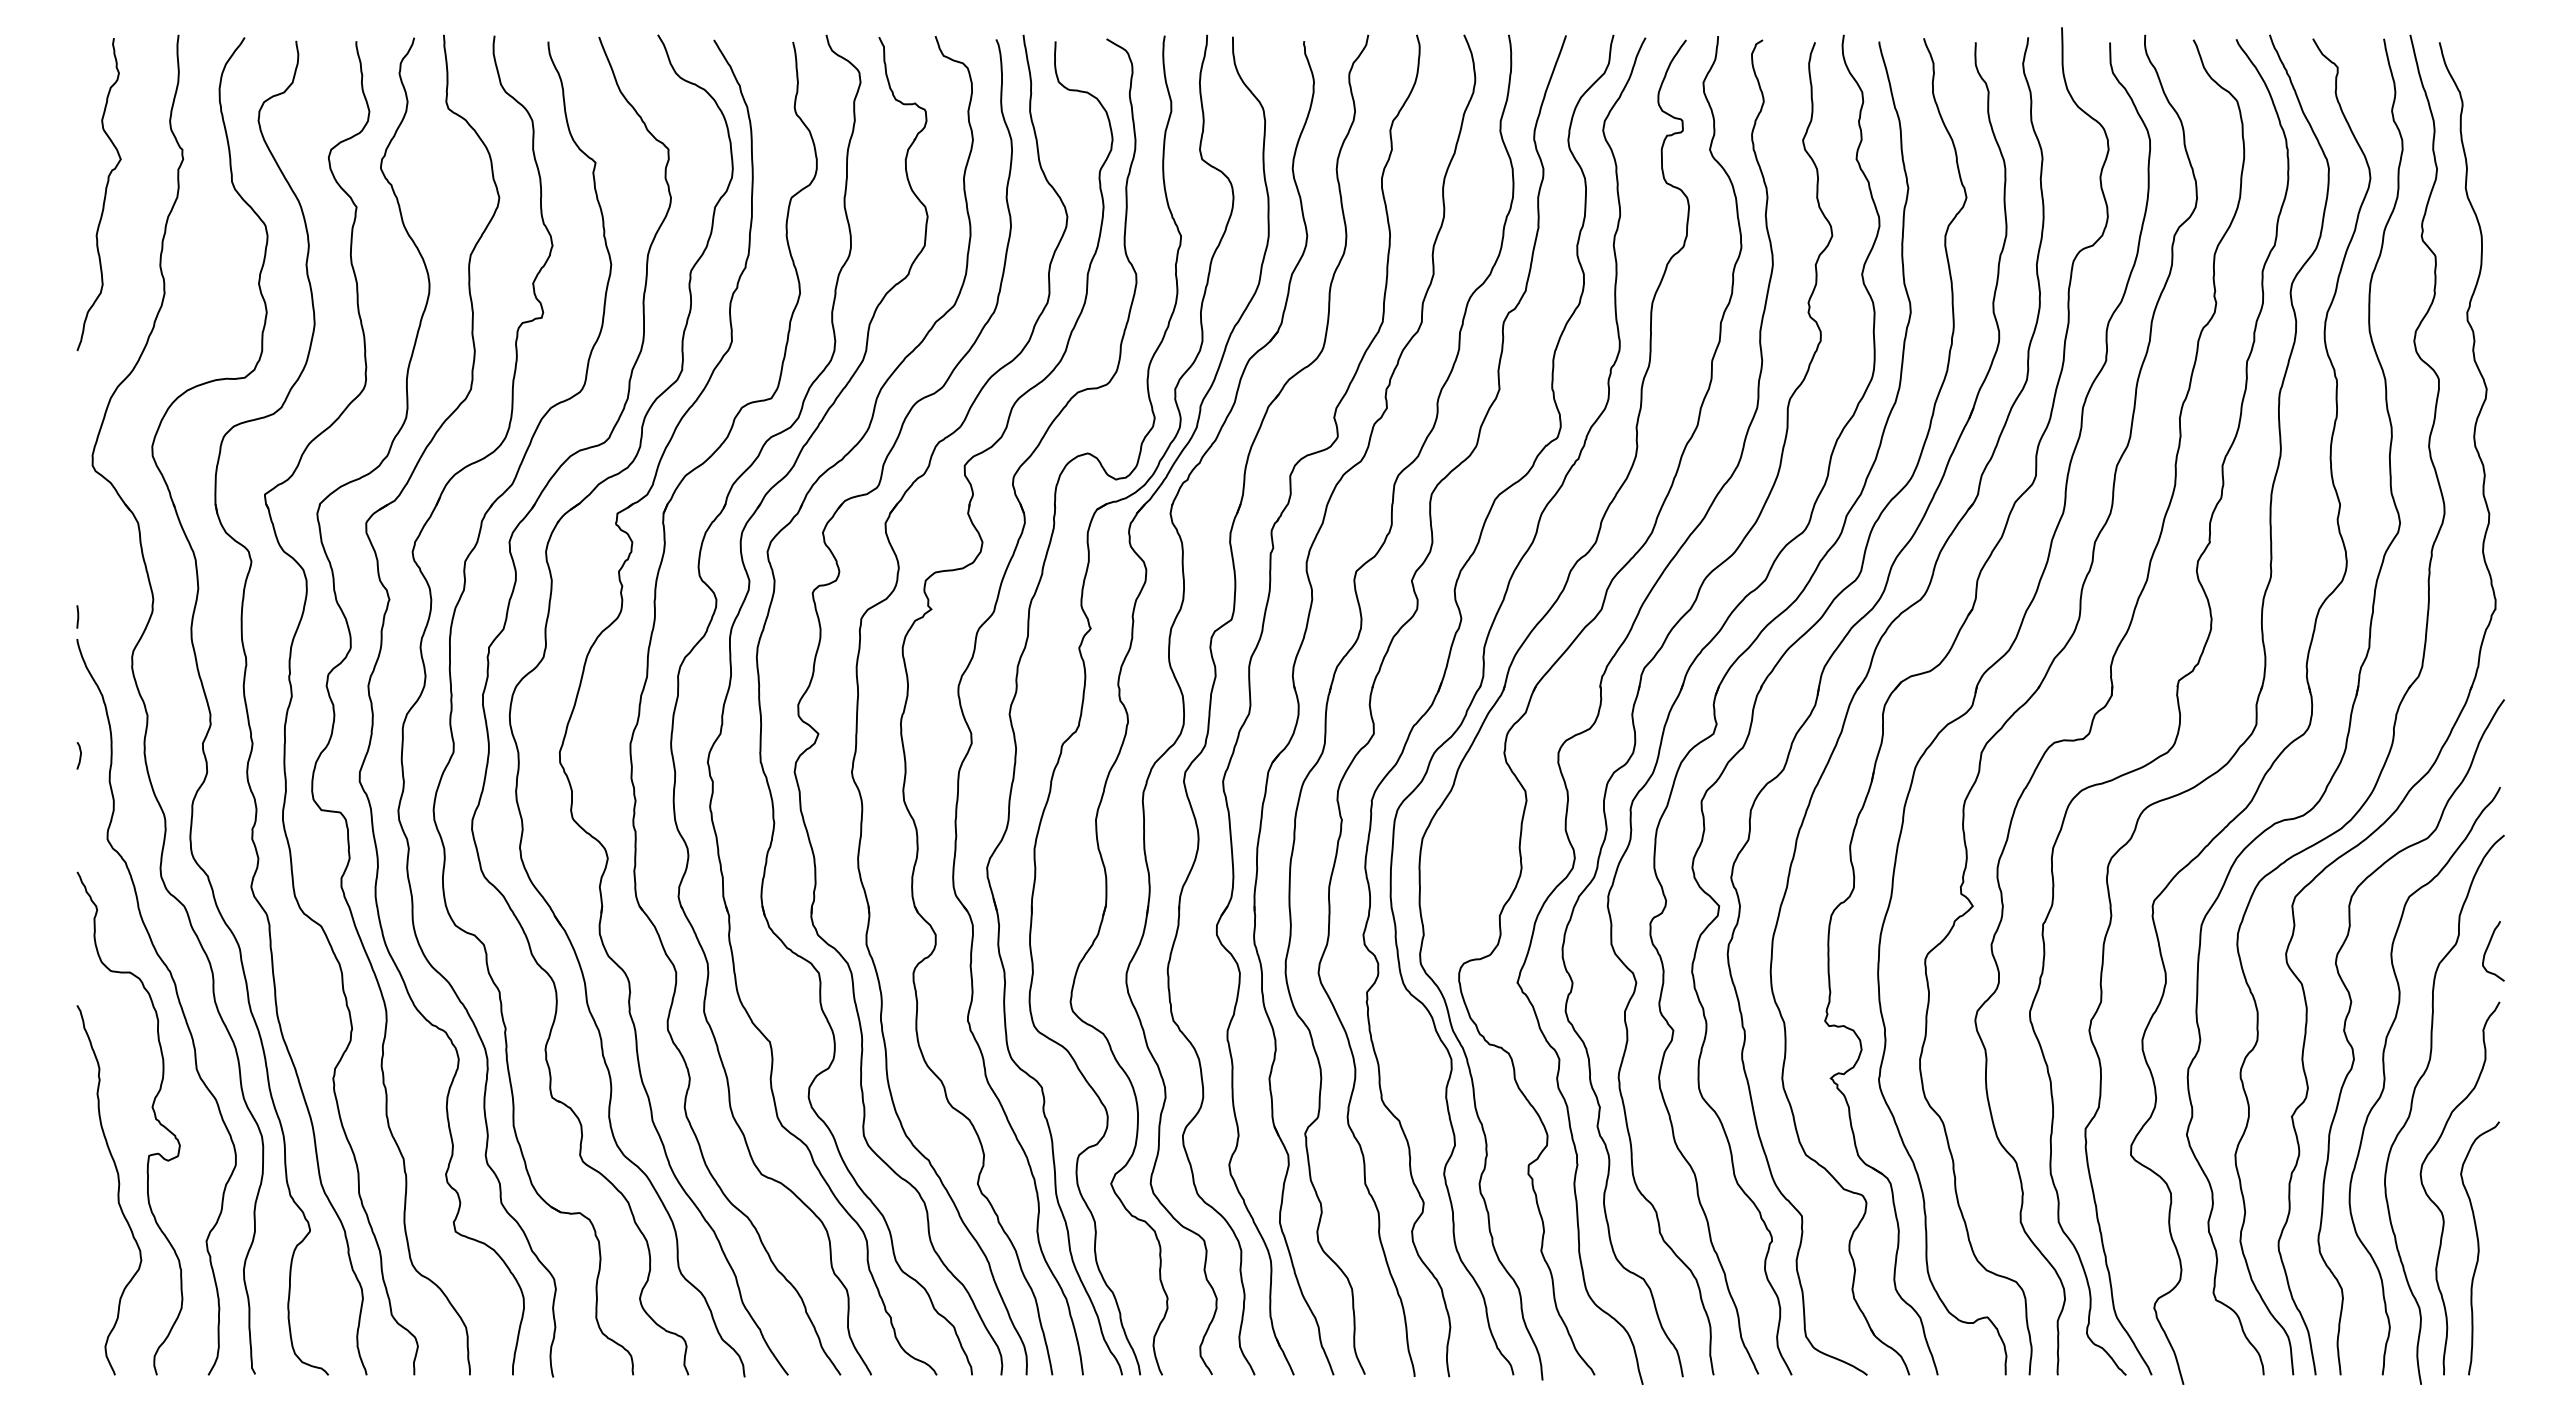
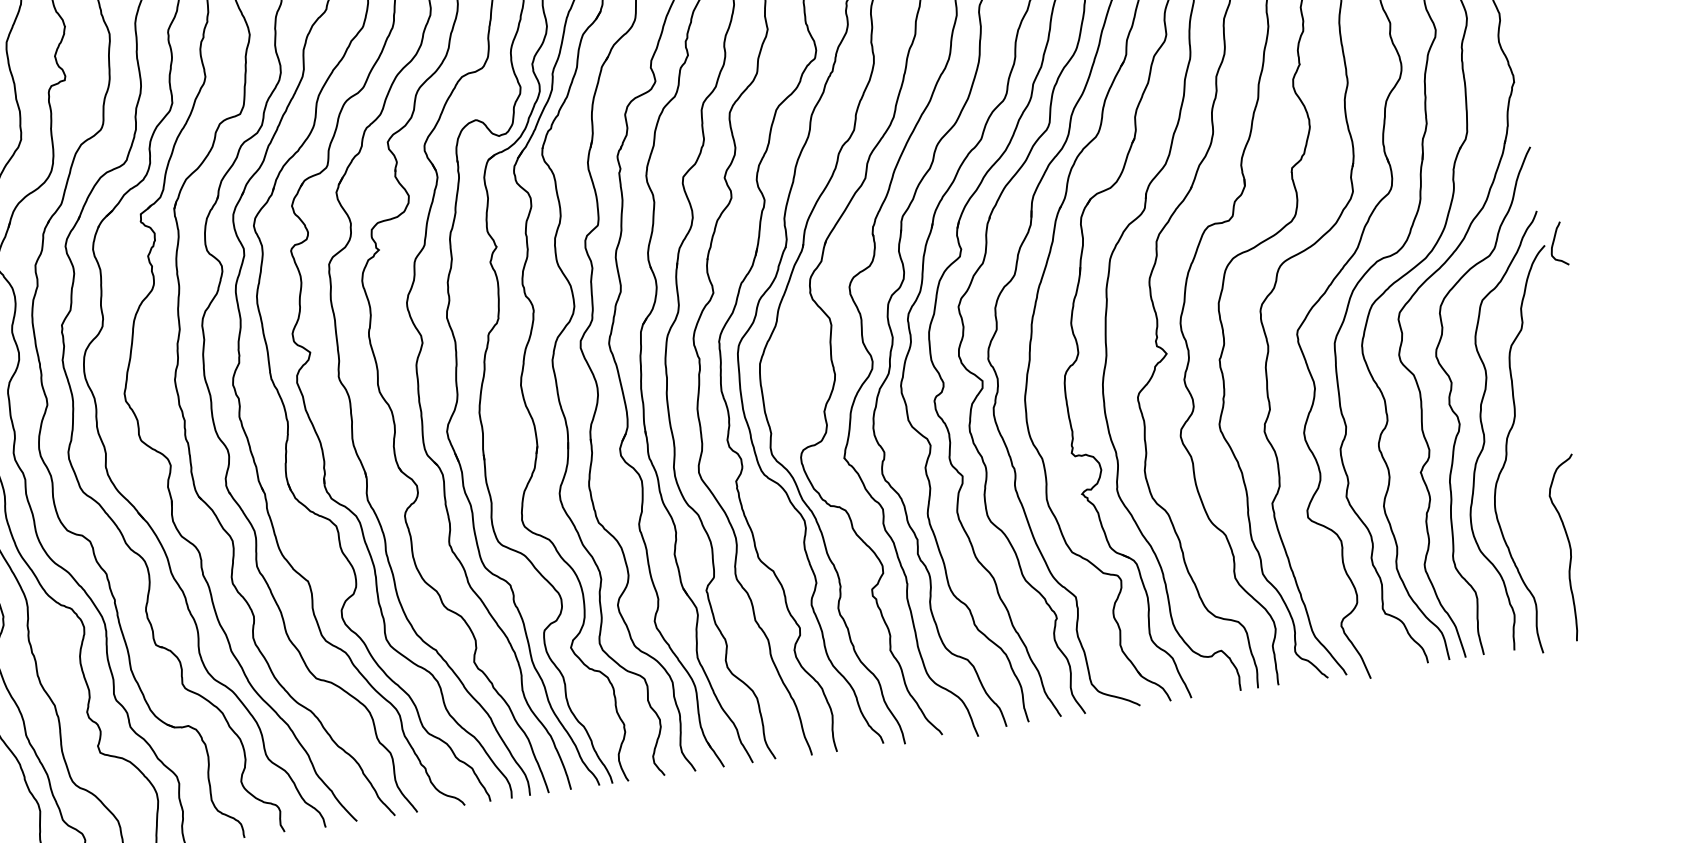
curve: (2488, 948) -> (1554, 242), moved
curve: (2439, 1207) -> (1537, 522), removed

